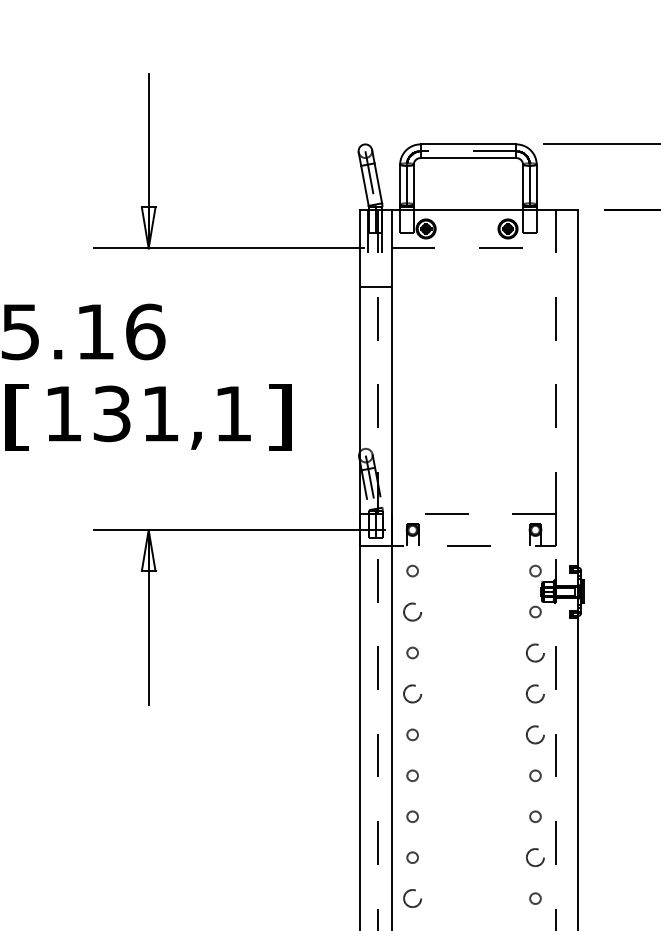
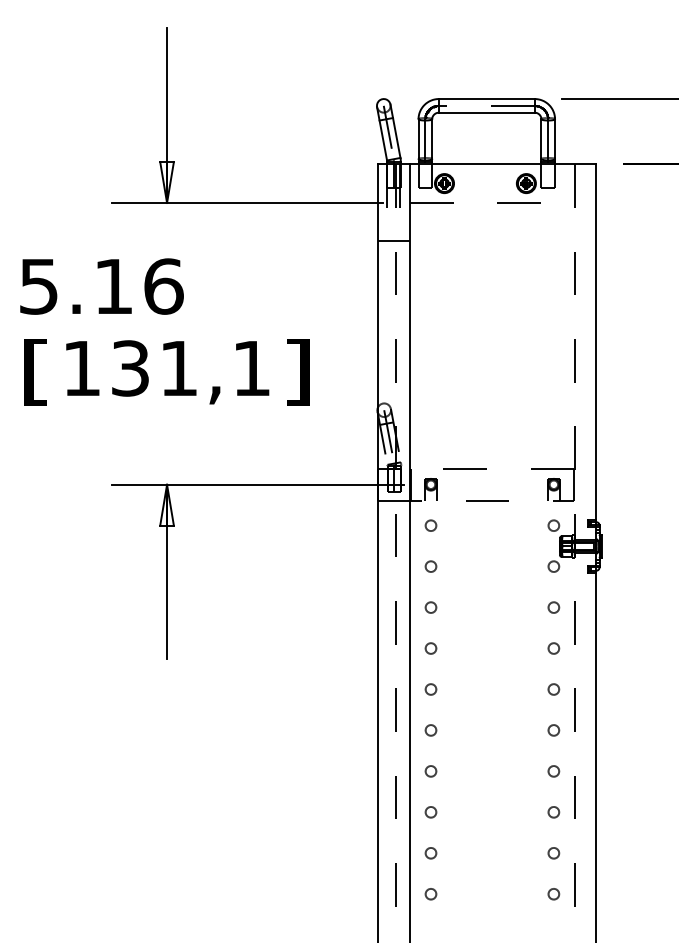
circle: (412, 611) -> (430, 566), size x0.62
circle: (535, 652) -> (553, 607), size x0.62
circle: (412, 693) -> (430, 648), size x0.62
circle: (535, 693) -> (553, 648), size x0.62
circle: (535, 734) -> (553, 689), size x0.62
circle: (535, 857) -> (553, 812), size x0.62
circle: (412, 898) -> (430, 853), size x0.62

